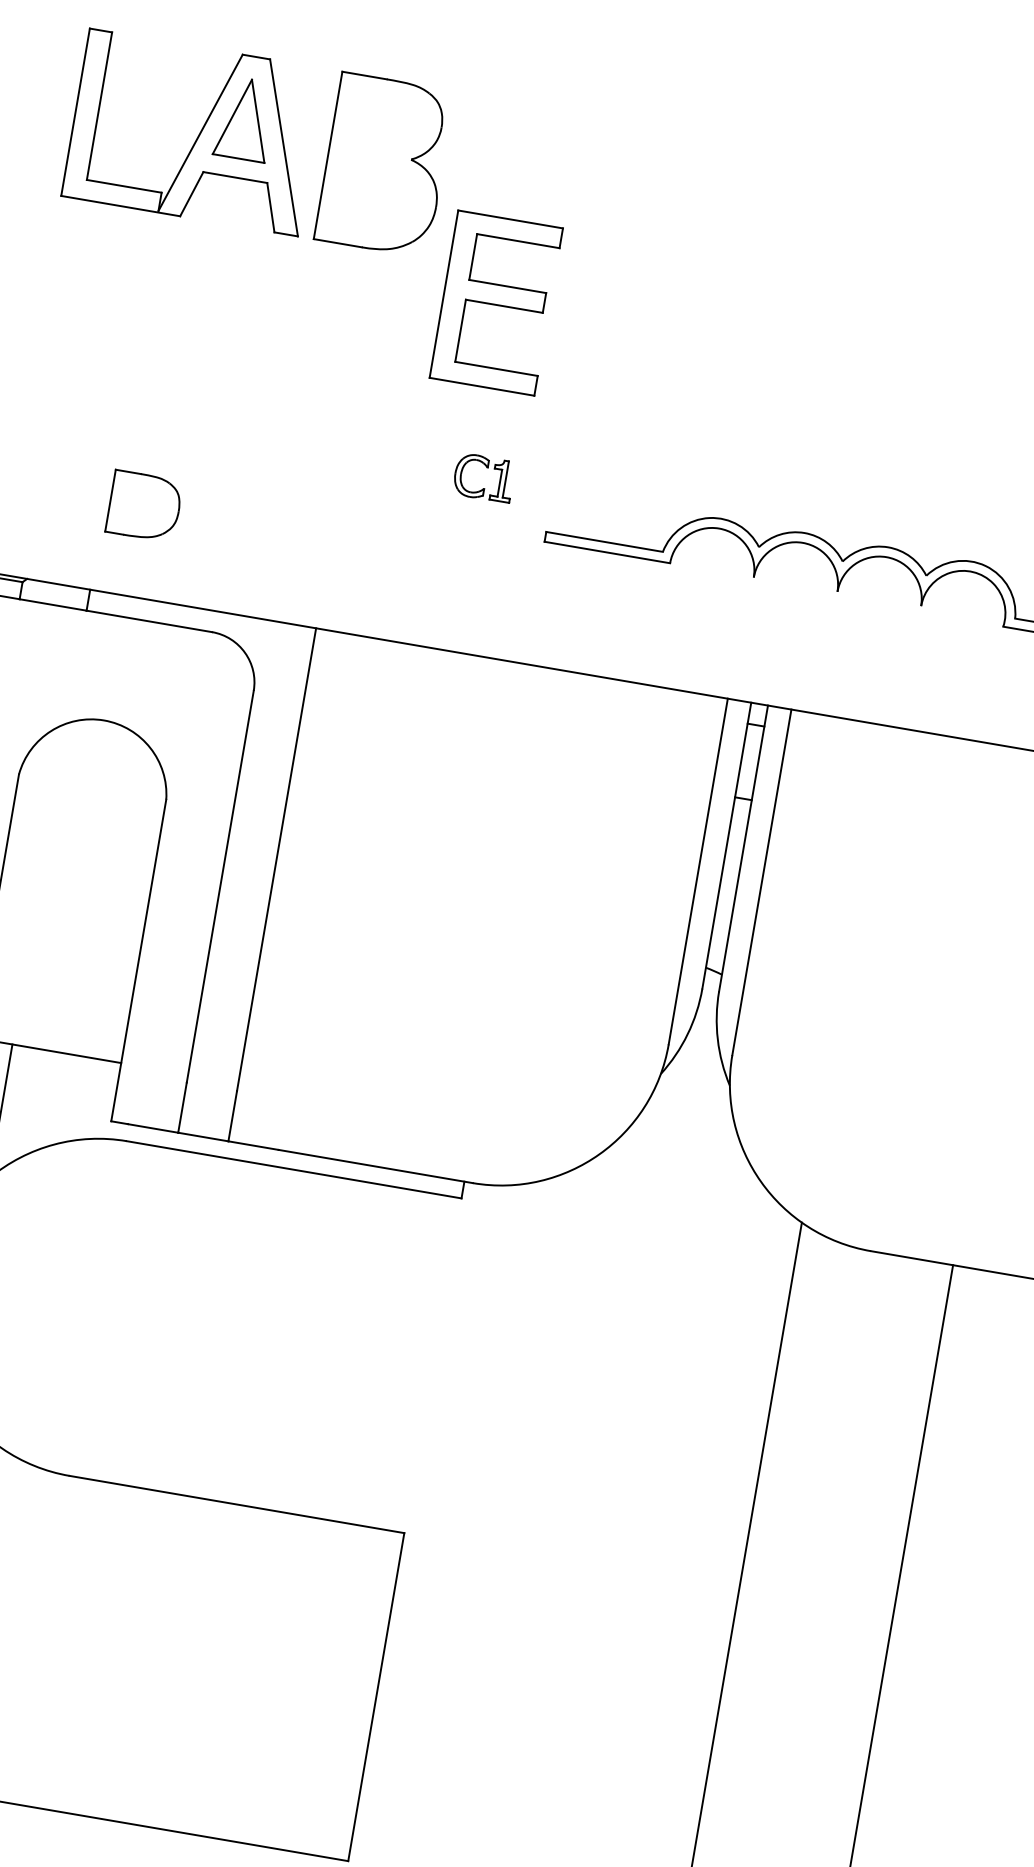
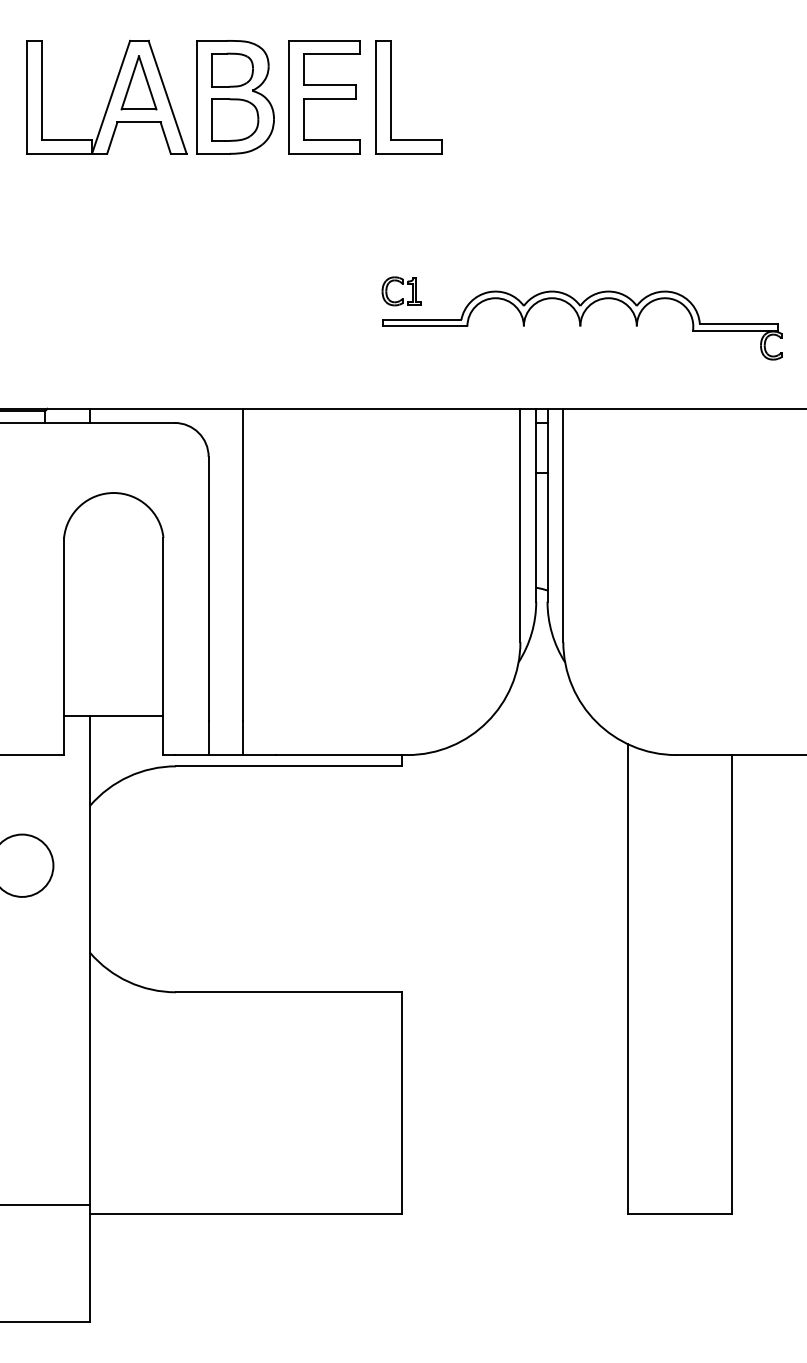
part: (387, 123) -> (232, 69), added
part: (615, 204) -> (391, 97), added
part: (496, 303) -> (324, 97), moved
part: (485, 467) -> (401, 284), moved
part: (144, 505) -> (235, 119), moved

